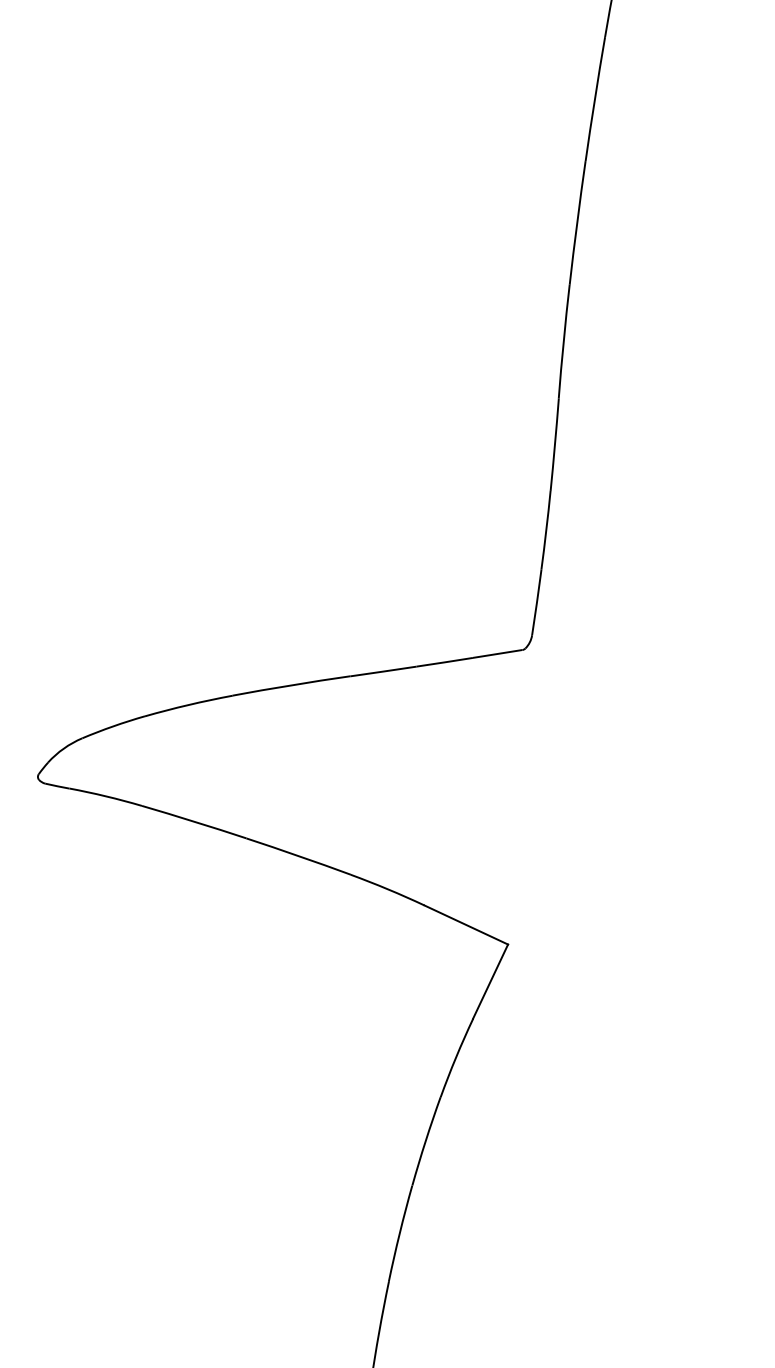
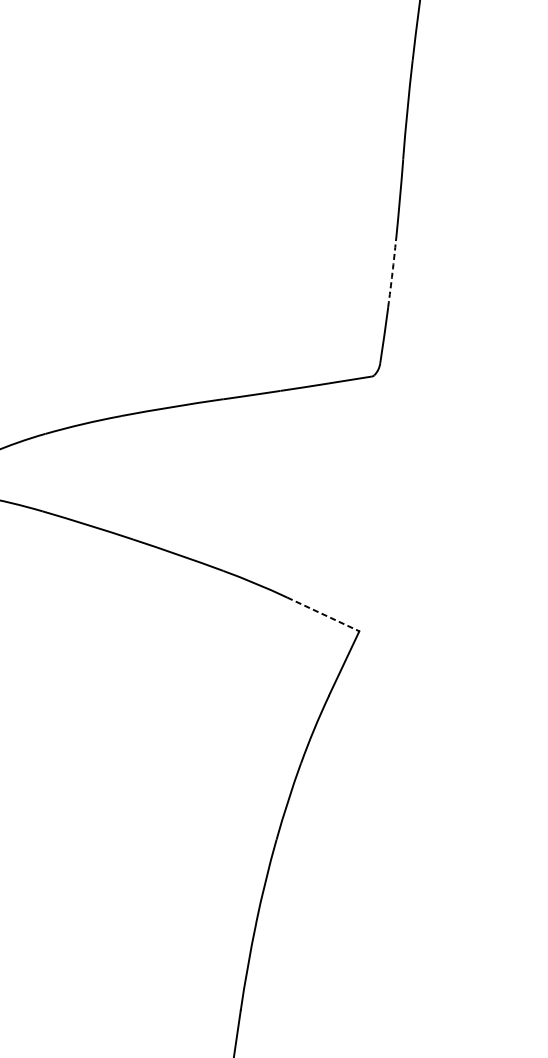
arc: (546, 530) -> (392, 273), solid -> dashed
line: (466, 925) -> (323, 614), solid -> dashed

